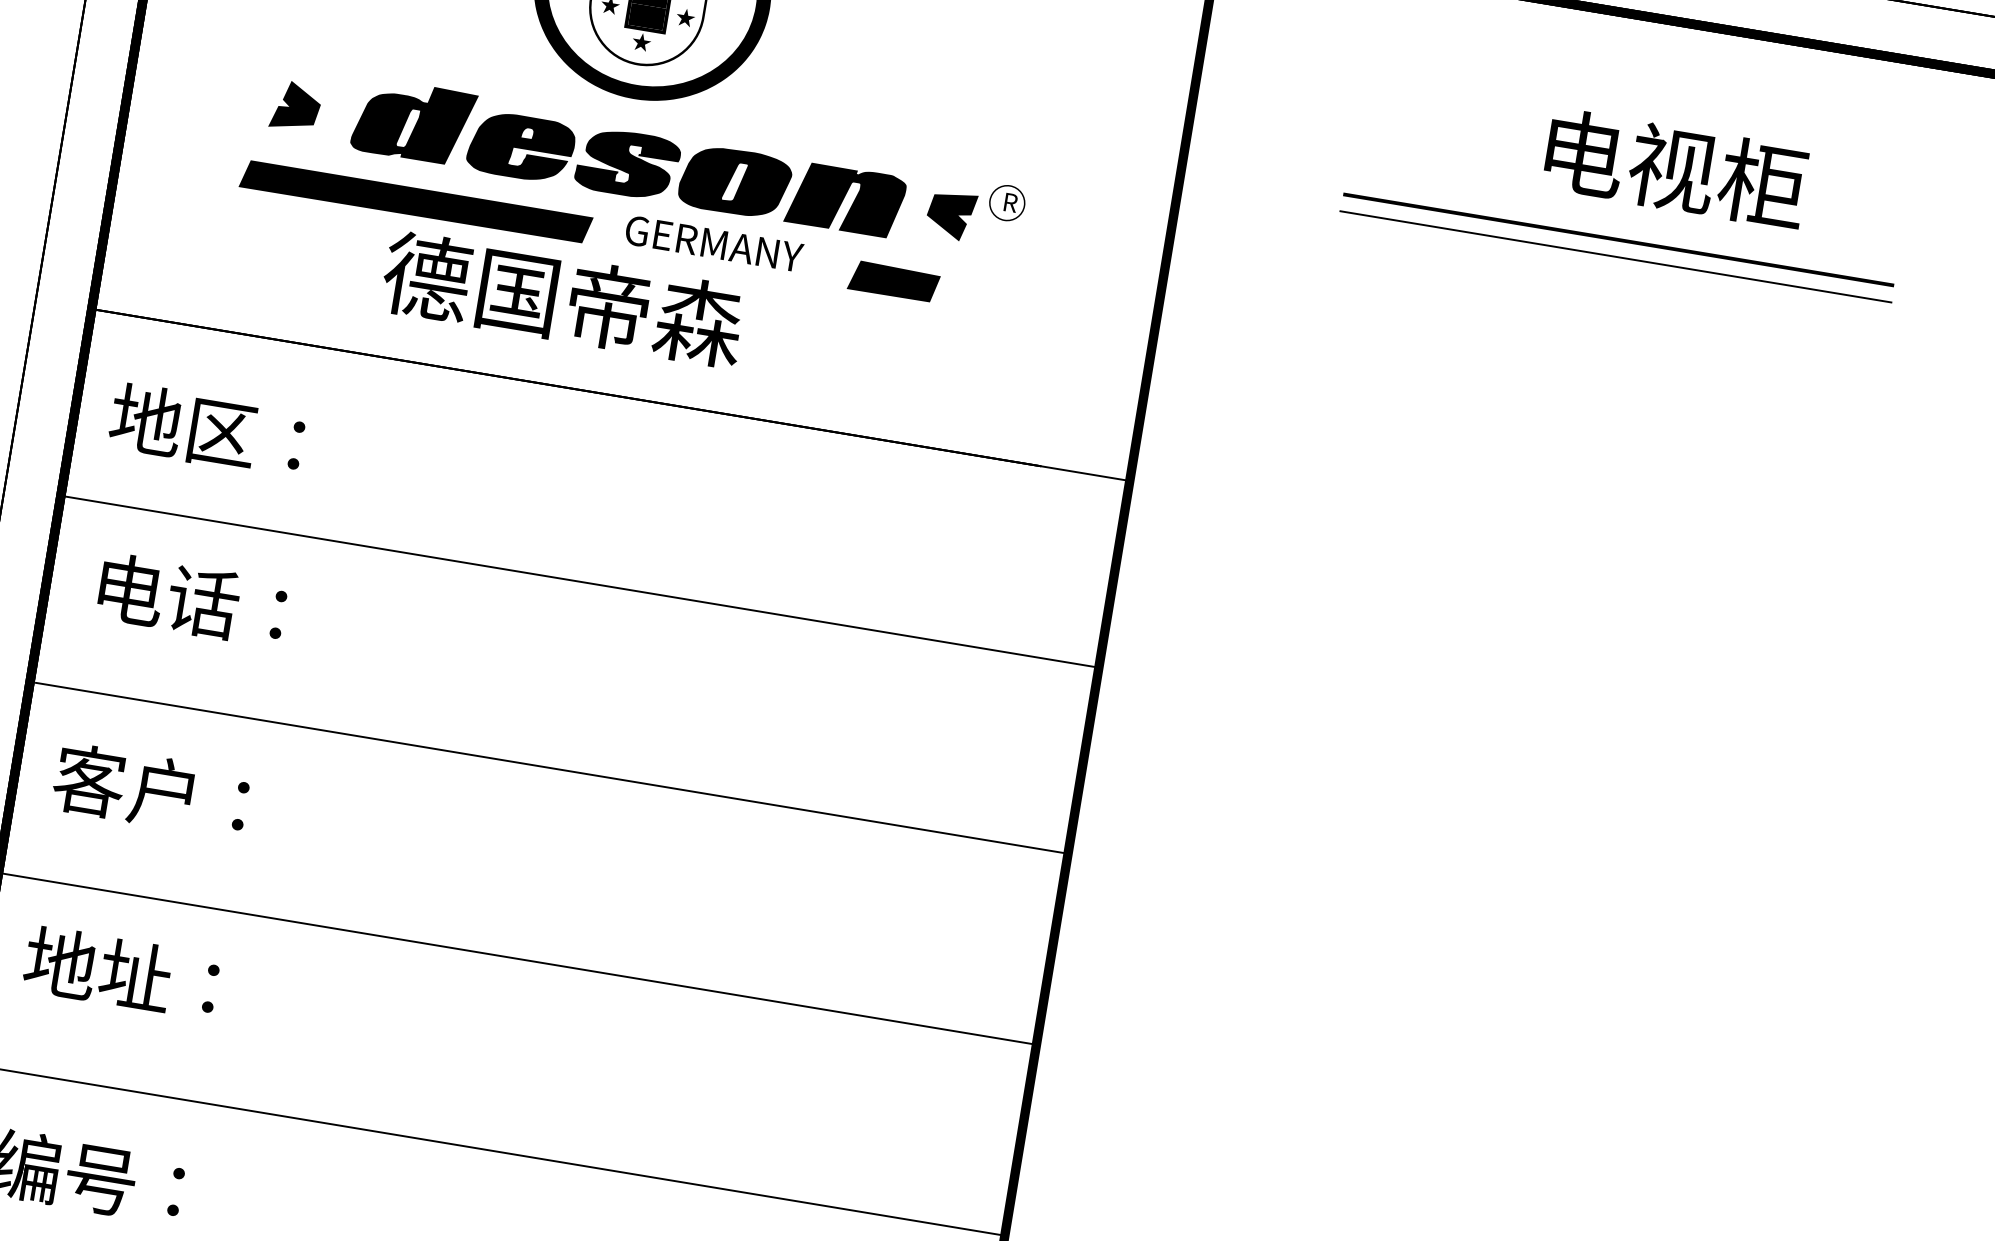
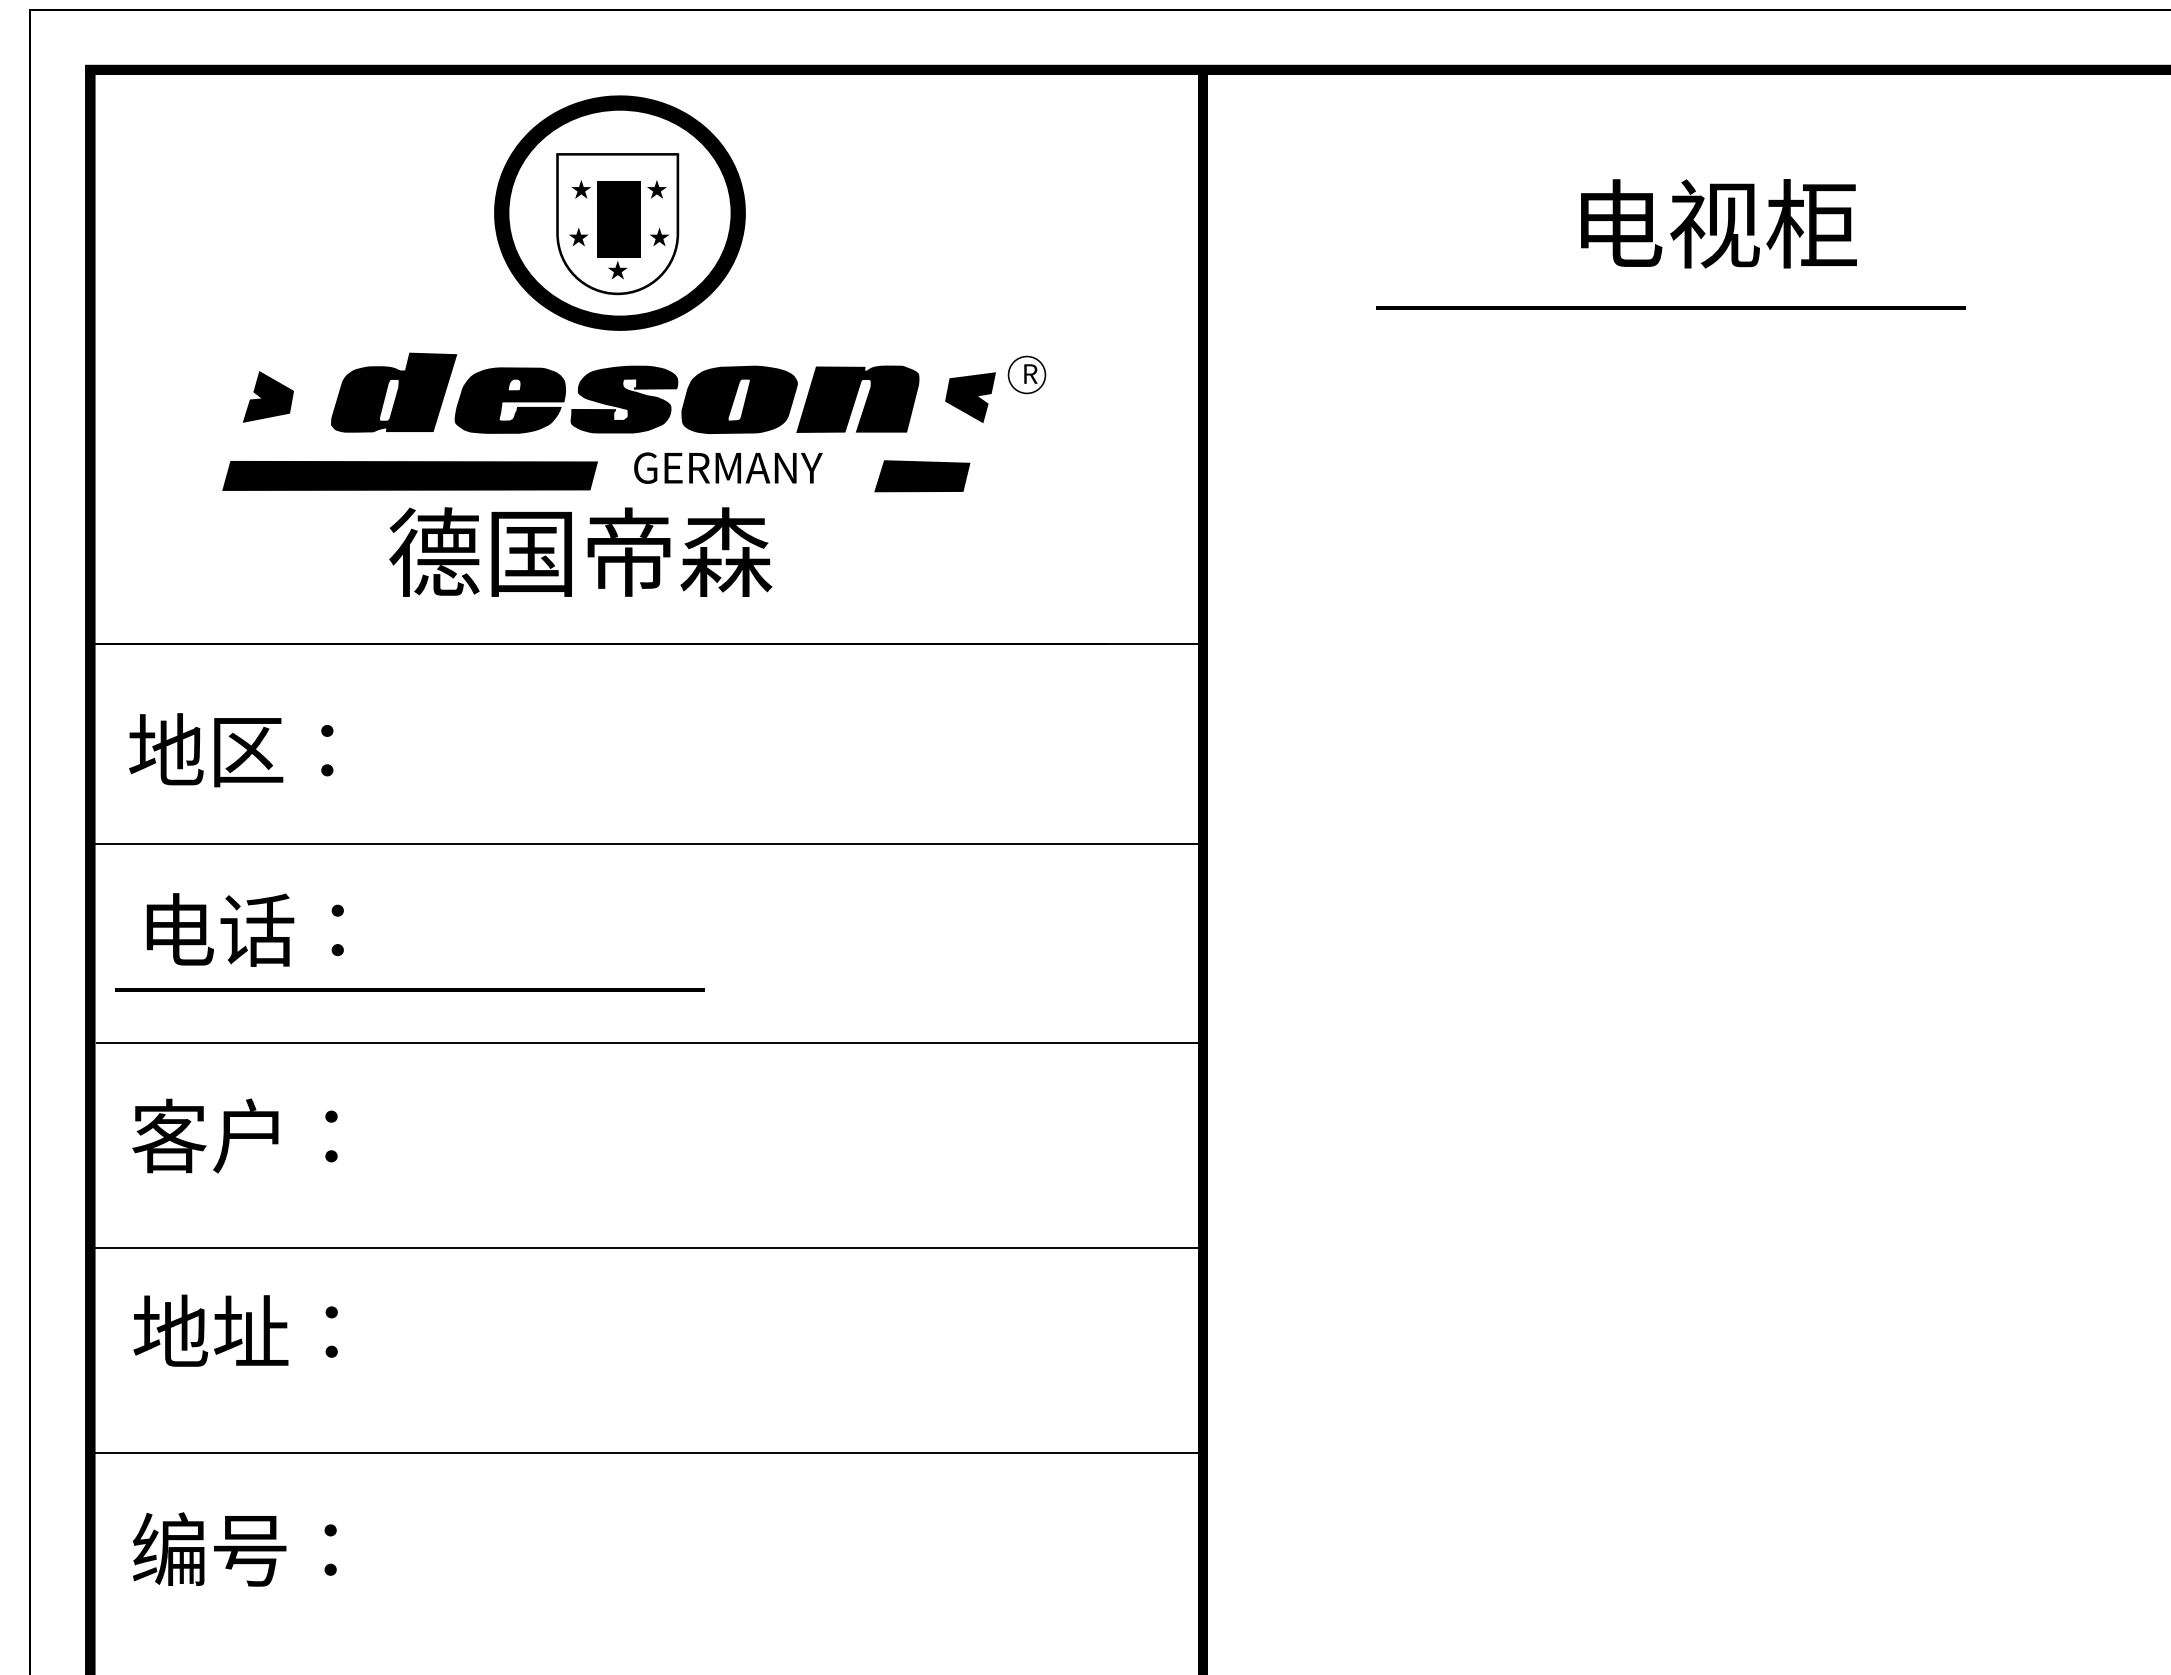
line: (1615, 256) -> (1670, 325), removed
line: (336, 681) -> (409, 989), added

